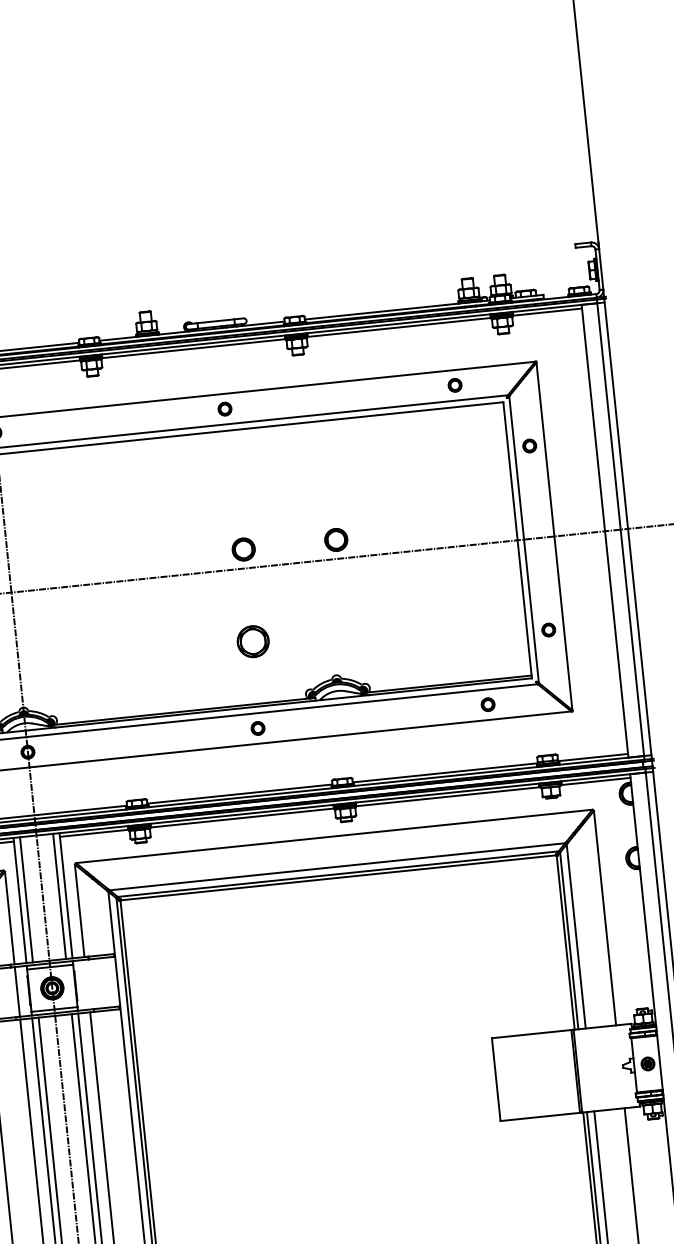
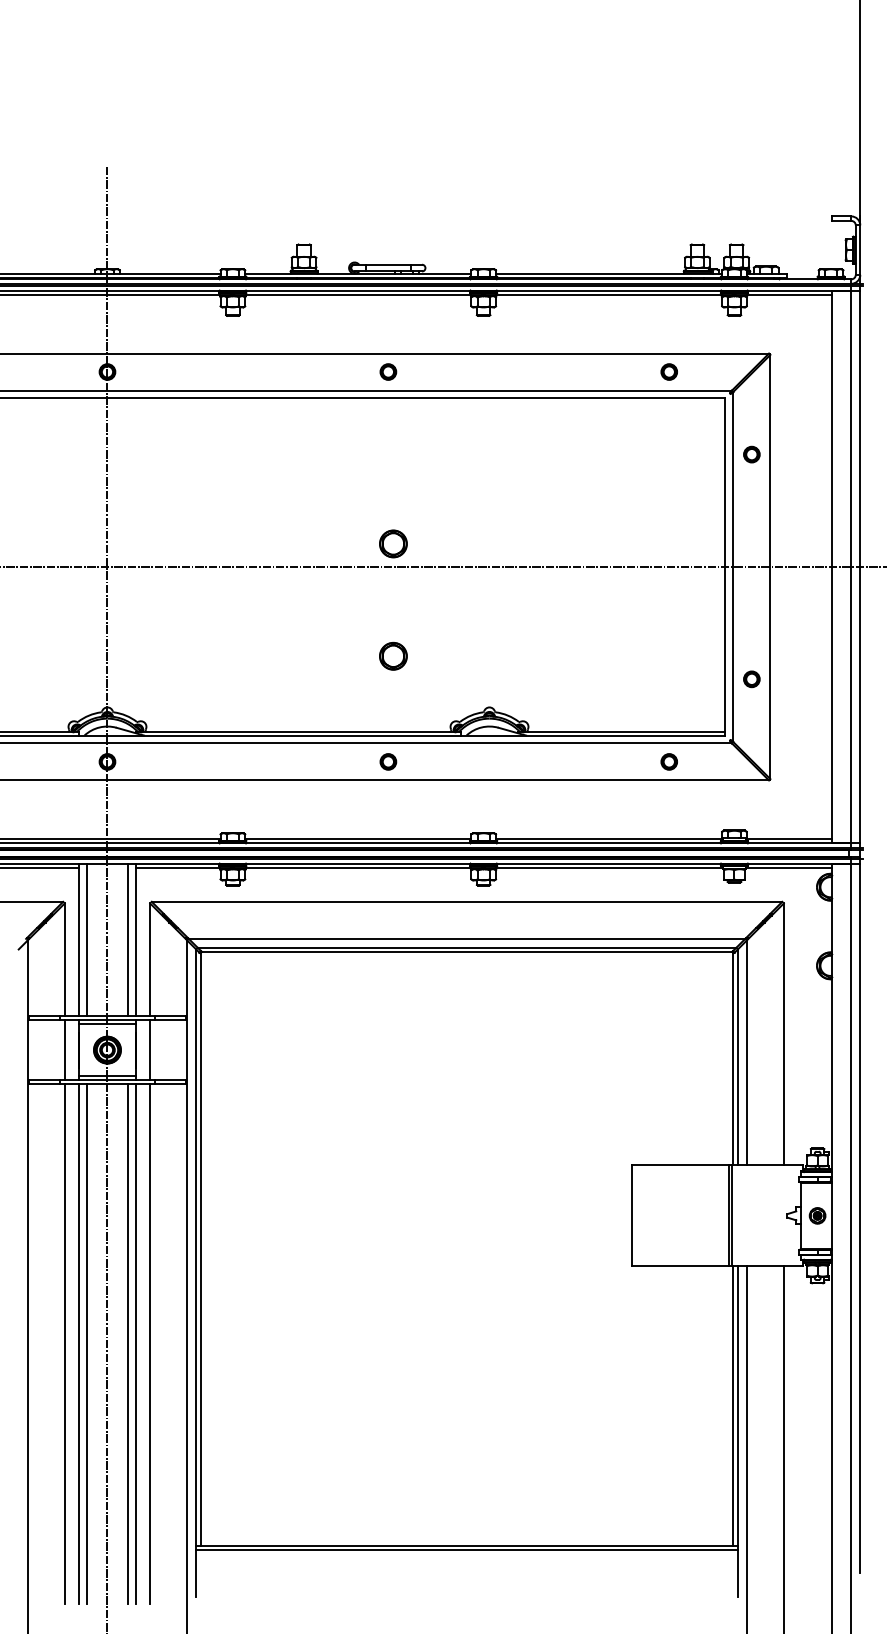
part: (336, 539) -> (506, 543), removed
part: (253, 640) -> (393, 655), size x0.71
line: (87, 984) -> (150, 1049), added

